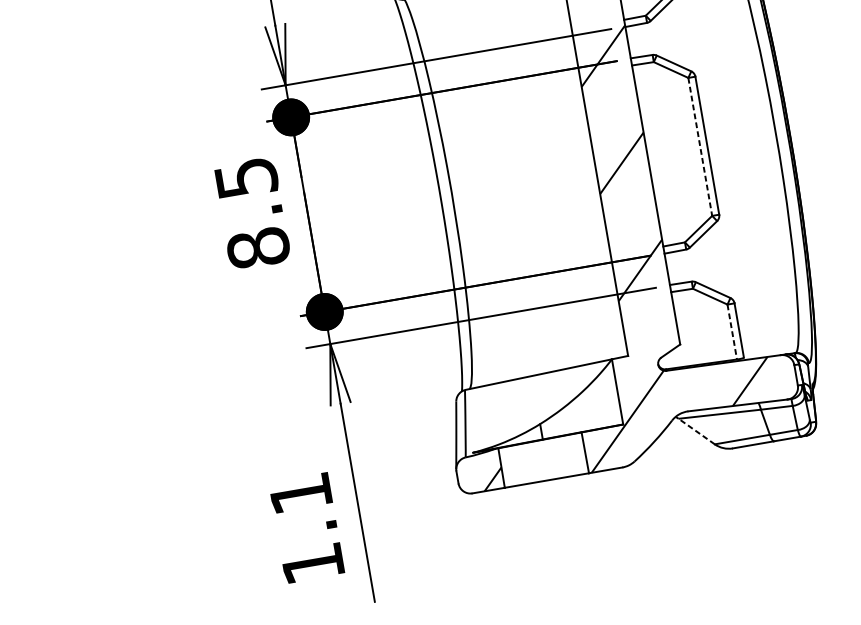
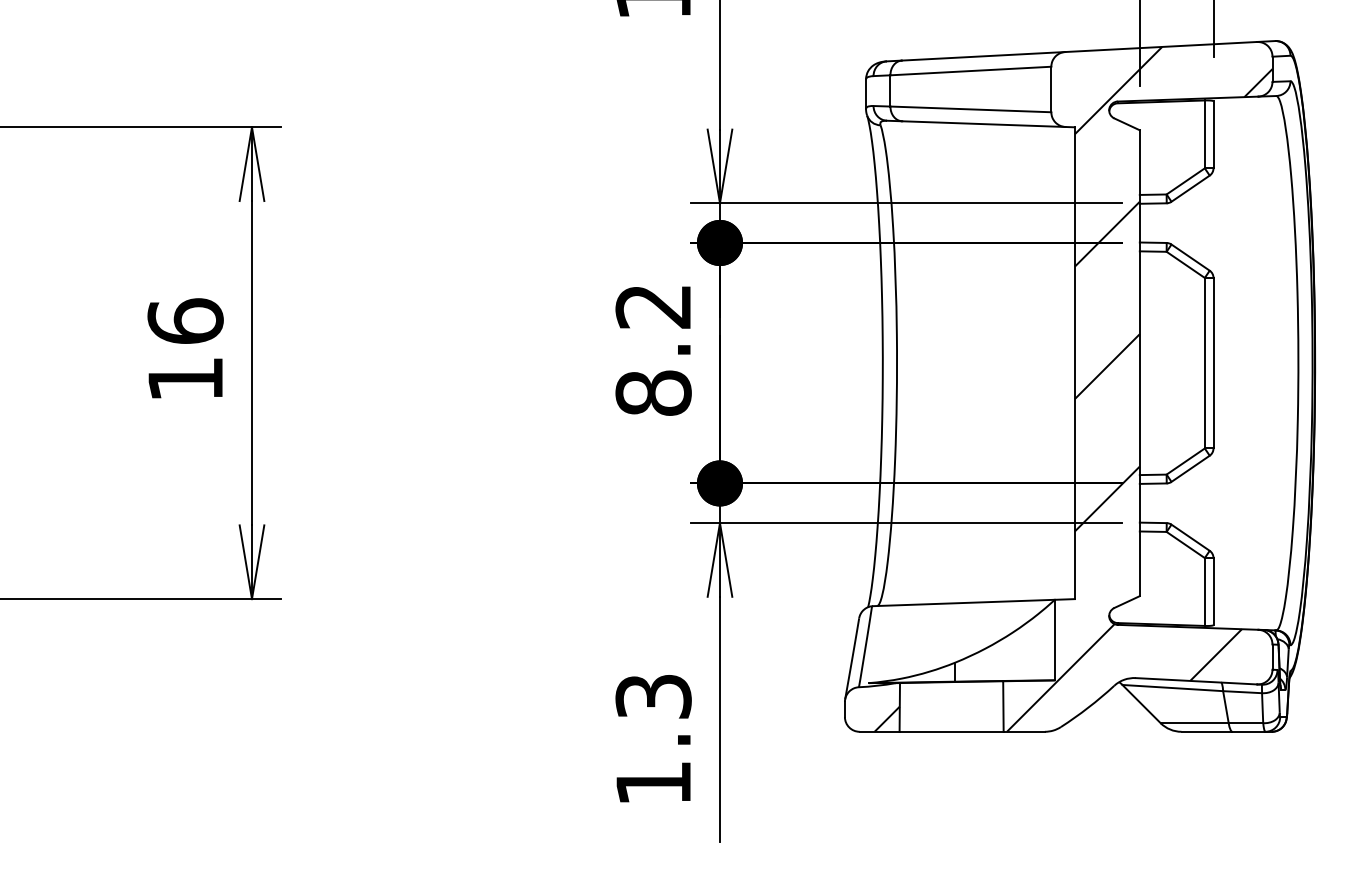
line: (700, 147) -> (1204, 363), dashed -> solid
text: (246, 178) -> (653, 306), 8.5 -> 8.2
line: (732, 332) -> (1204, 592), dashed -> solid
line: (696, 431) -> (1141, 703), dashed -> solid
text: (300, 493) -> (653, 696), 1.1 -> 1.3

